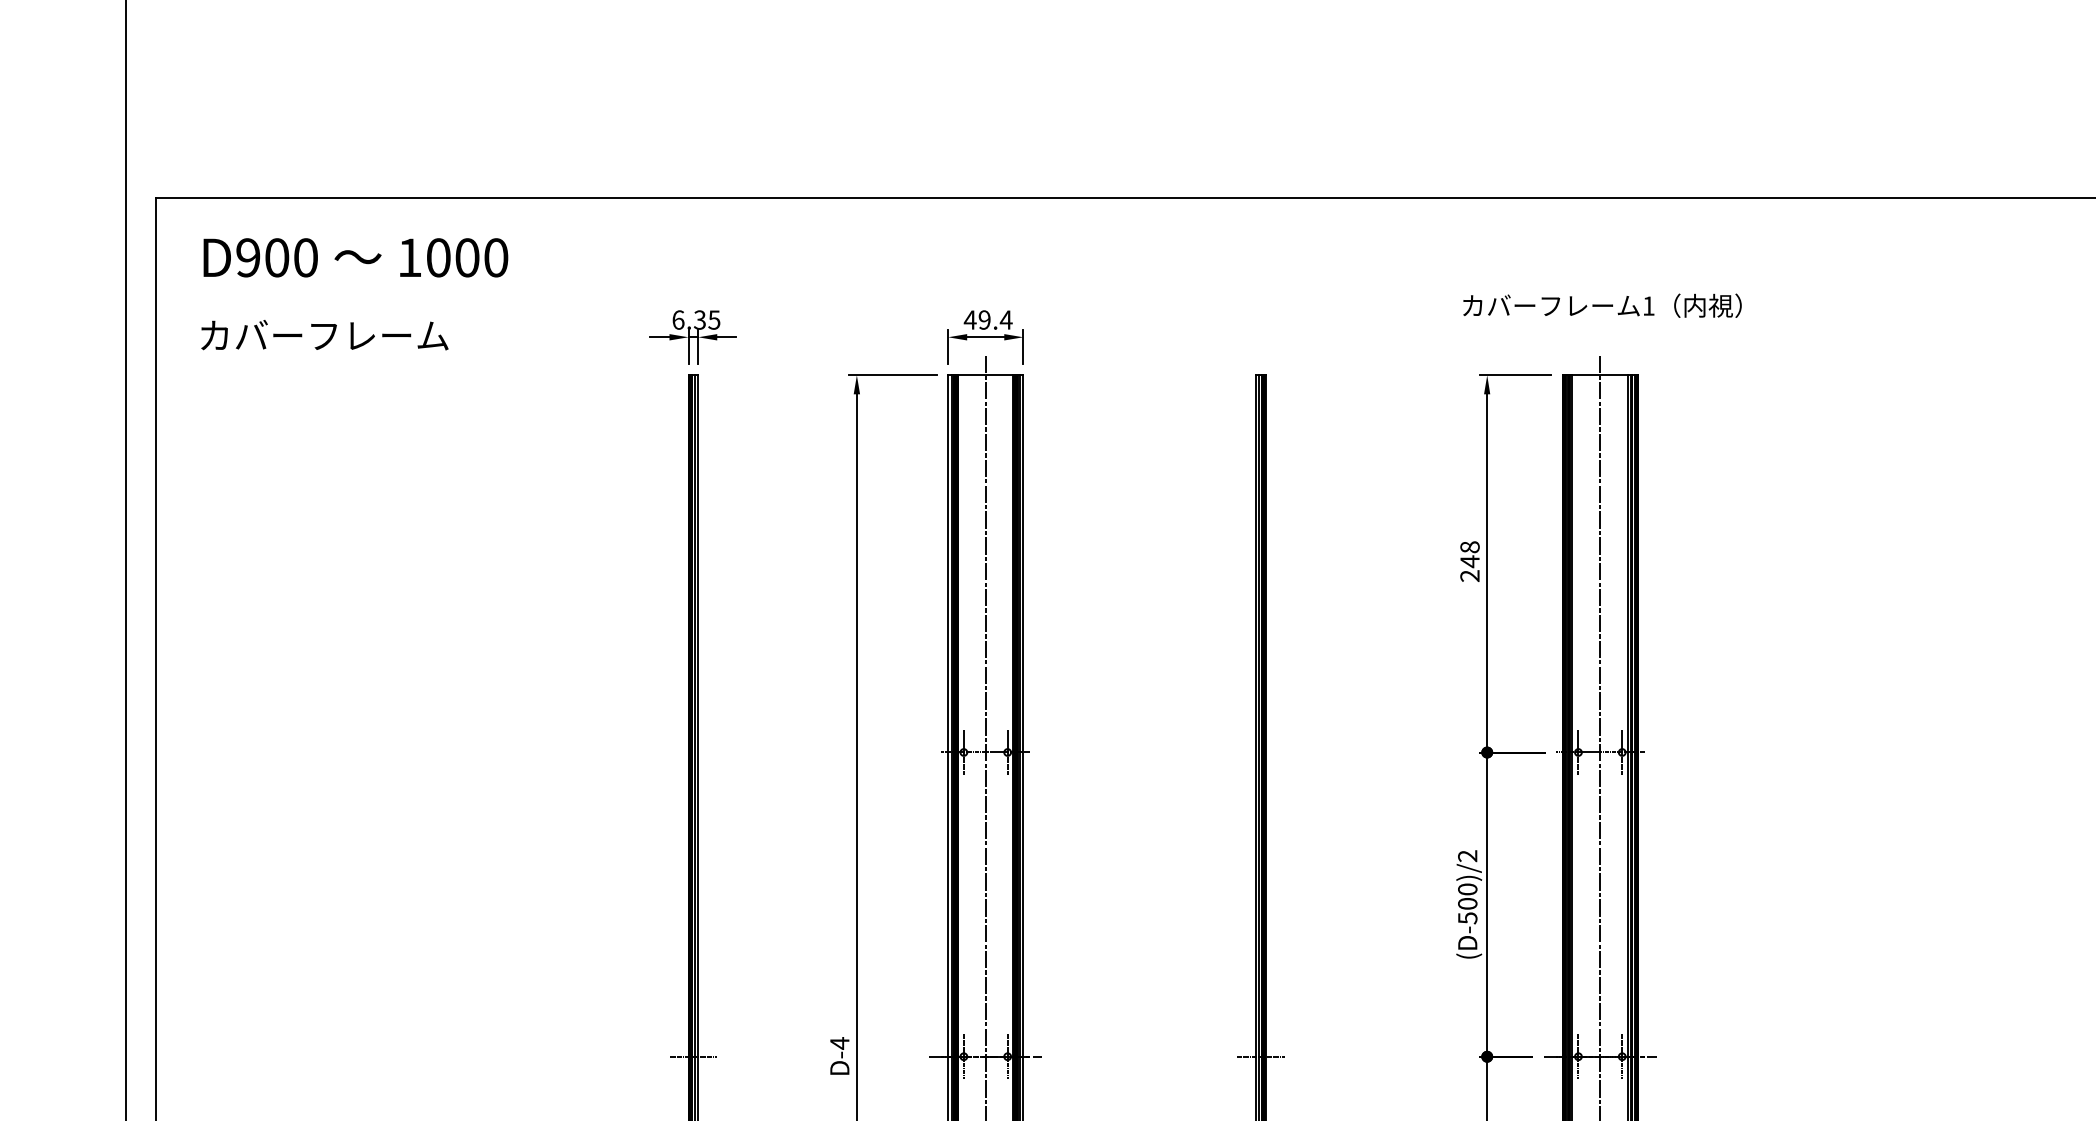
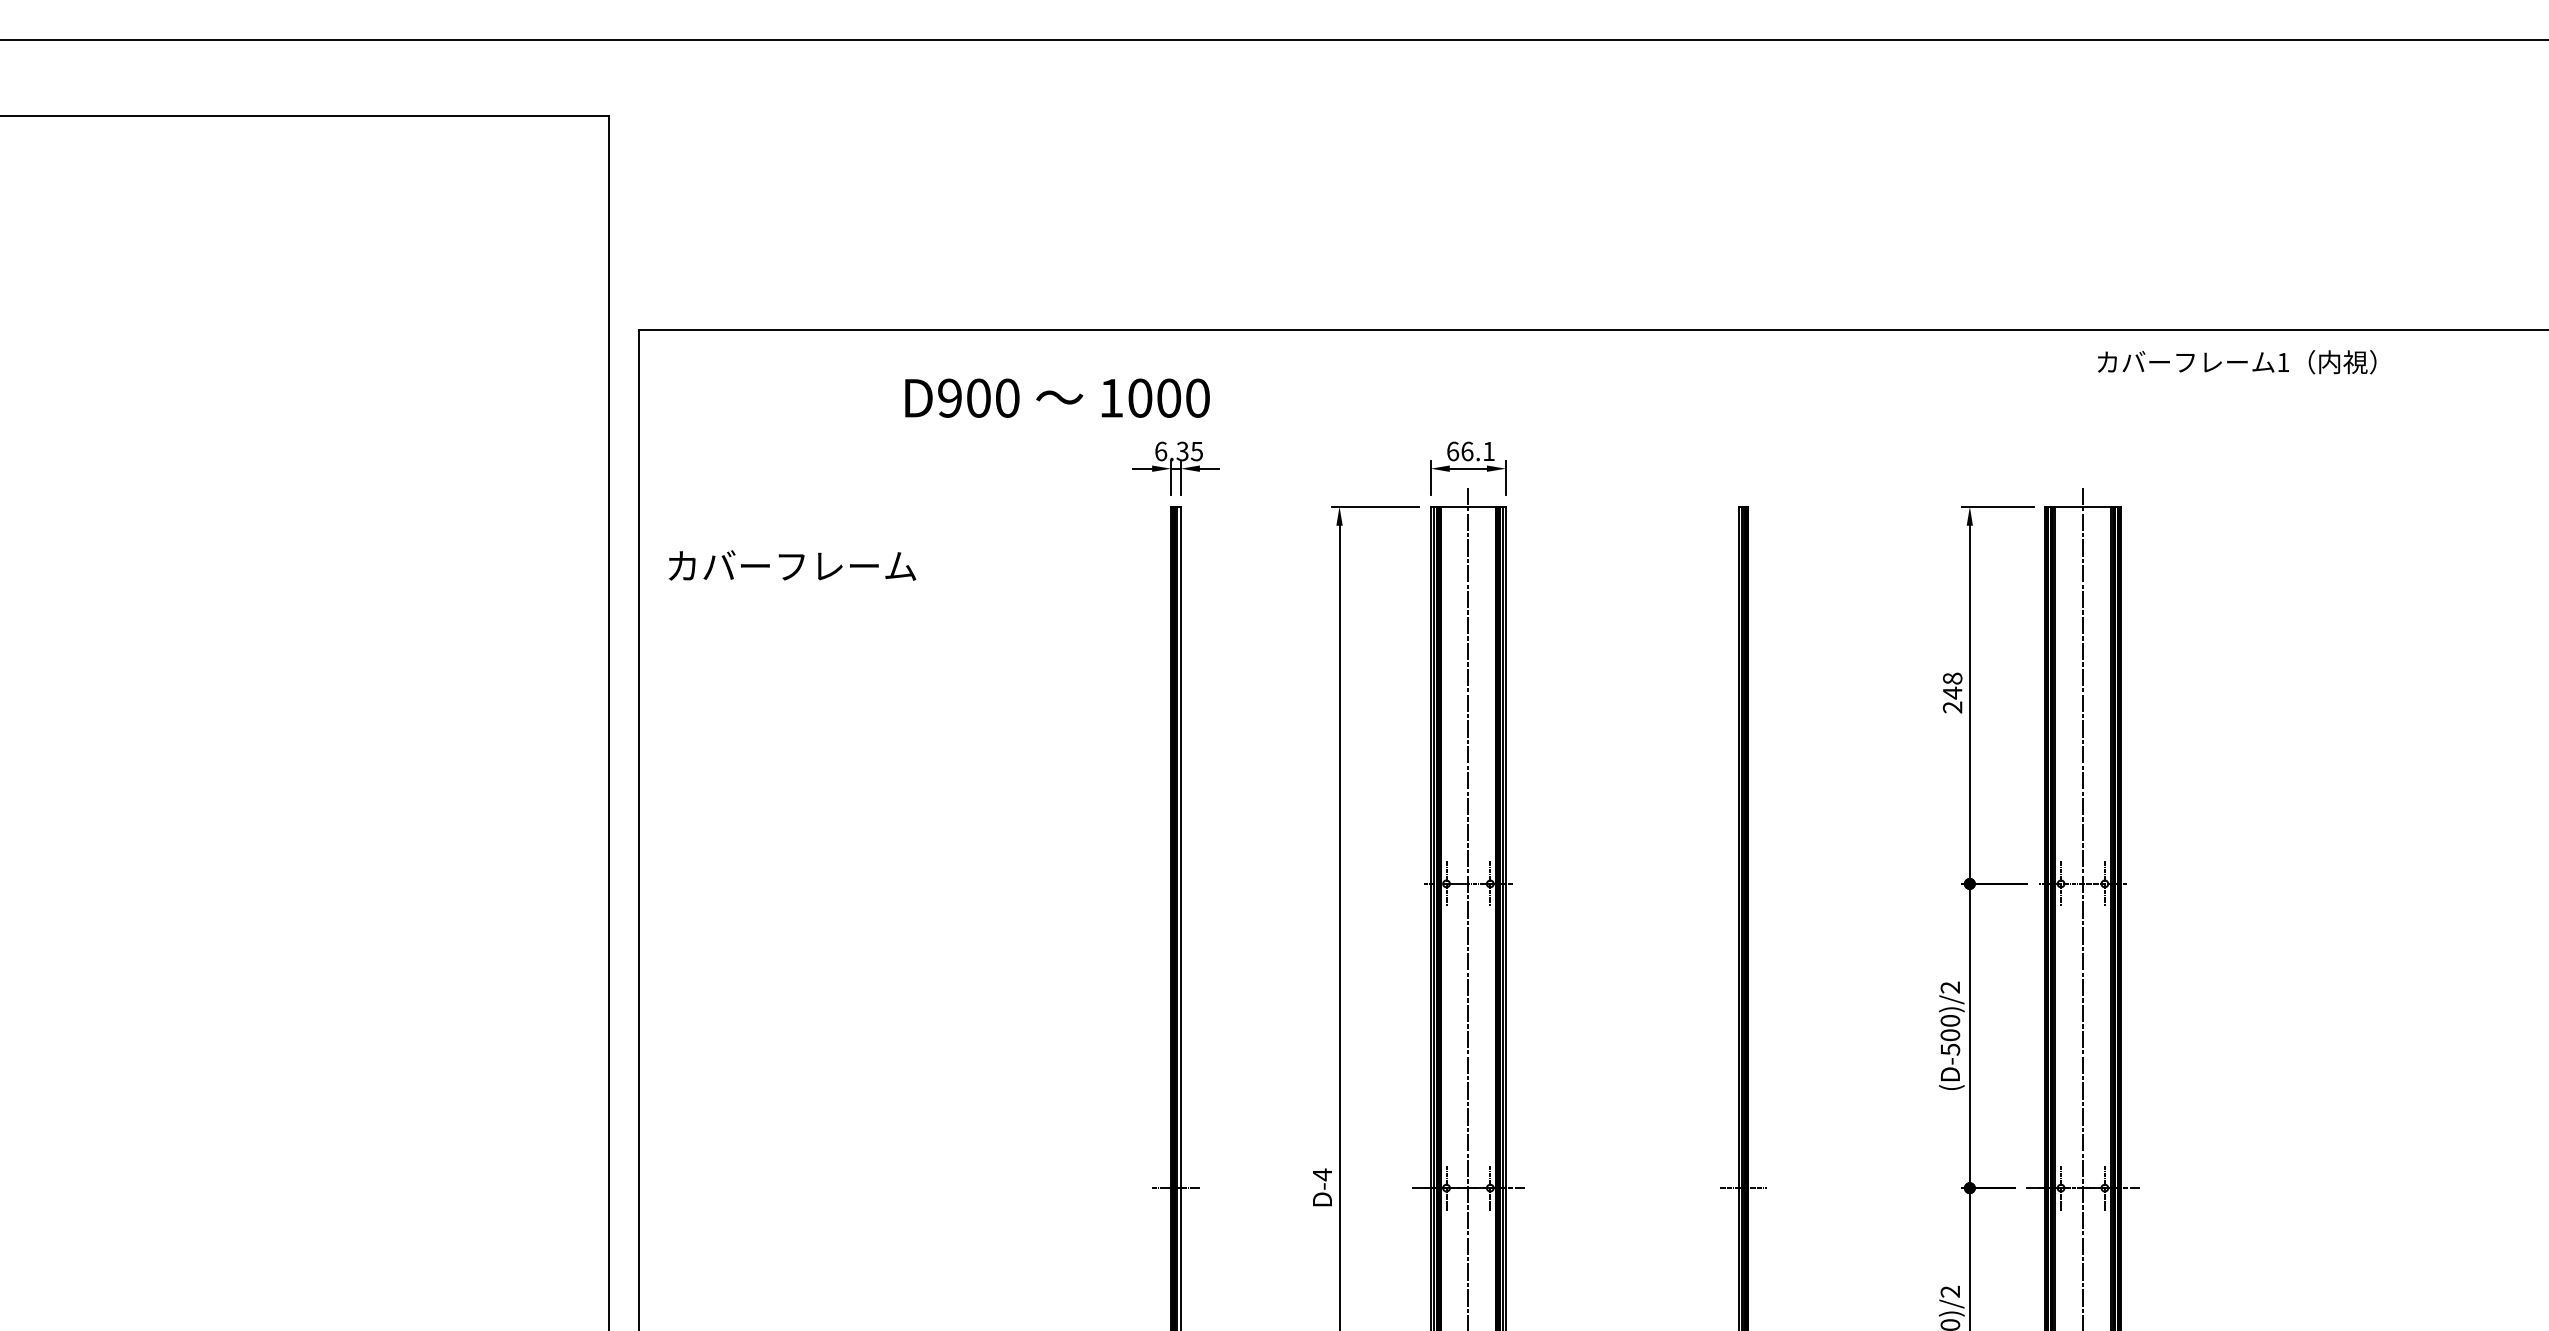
text: (355, 257) -> (1057, 397), moved
text: (1602, 306) -> (2237, 362), moved
text: (987, 320) -> (1470, 451), 49.4 -> 66.1
text: (324, 335) -> (792, 565), moved

